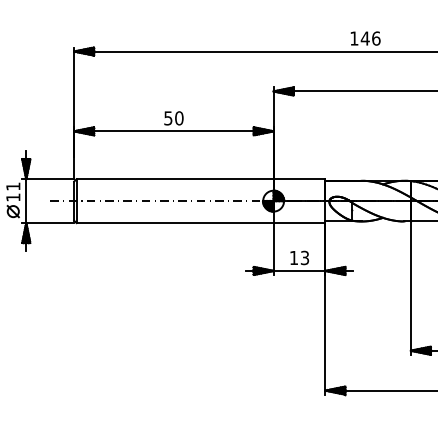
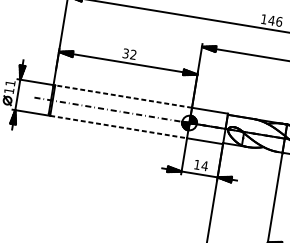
text: (173, 118) -> (129, 54), 50 -> 32
line: (175, 179) -> (123, 96), solid -> dashed
line: (175, 223) -> (118, 127), solid -> dashed
text: (304, 257) -> (204, 165), 13 -> 14

